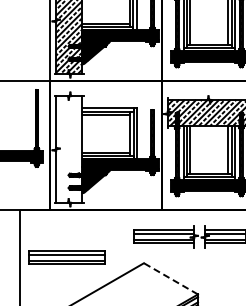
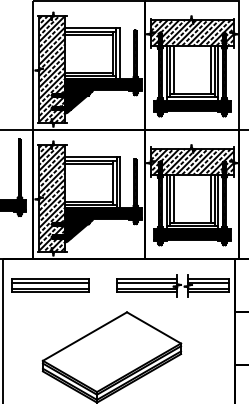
hatch: (68, 150) -> (51, 199), added
part: (67, 257) -> (50, 285), moved
line: (170, 278) -> (153, 327), dashed -> solid

